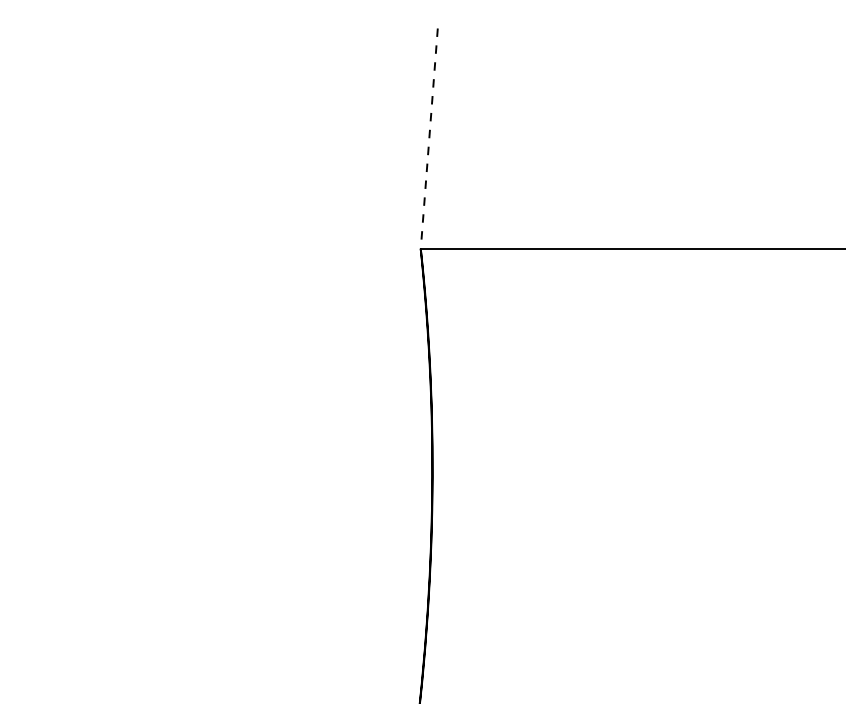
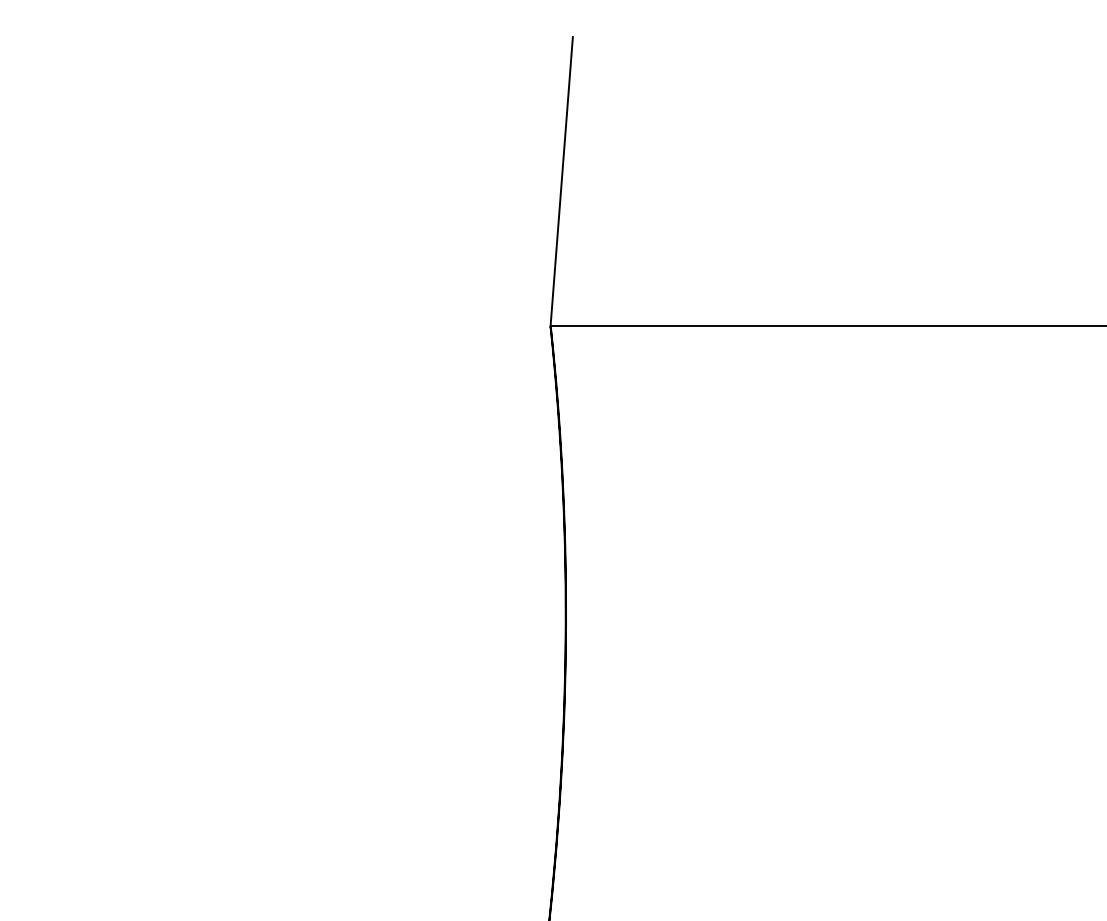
line: (429, 139) -> (561, 182), dashed -> solid

